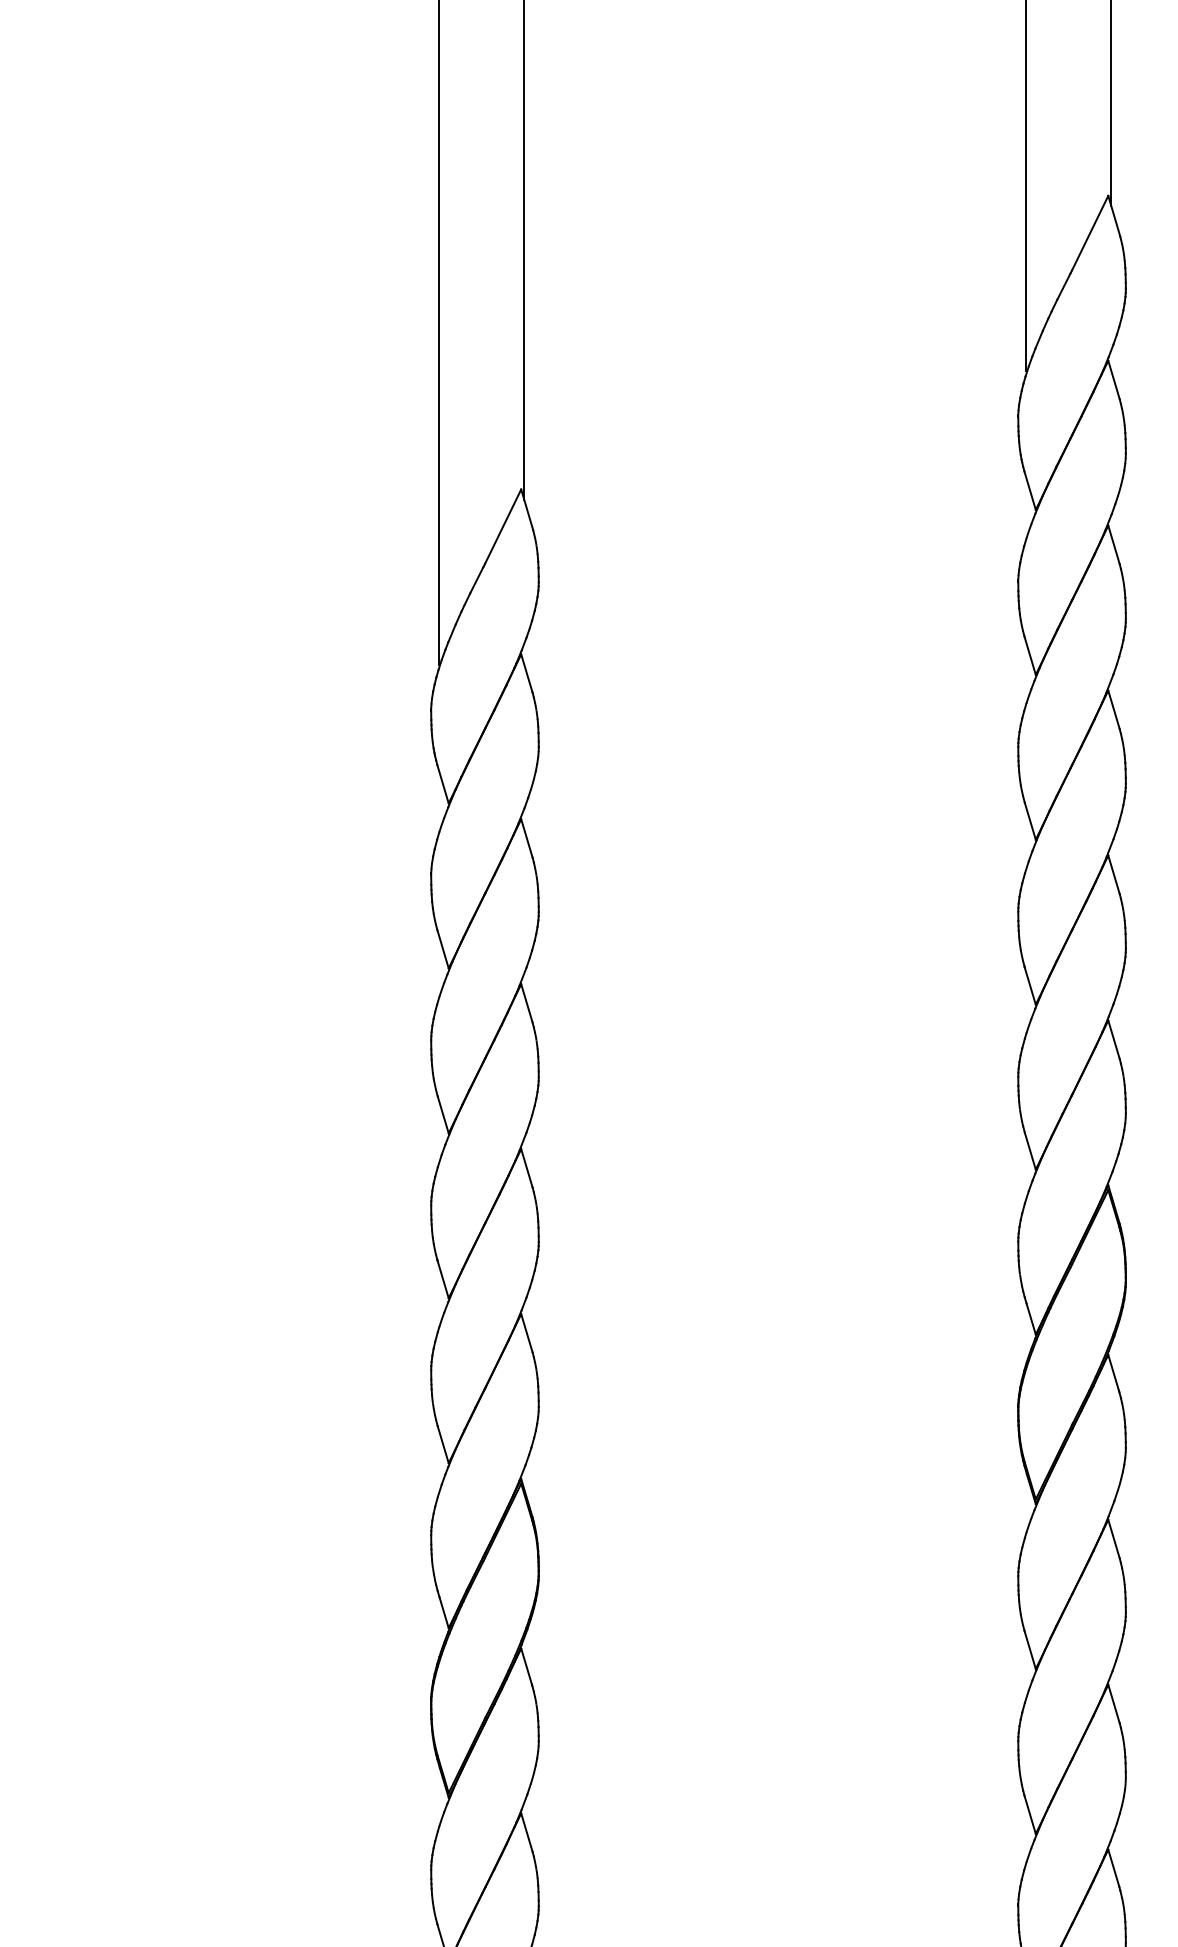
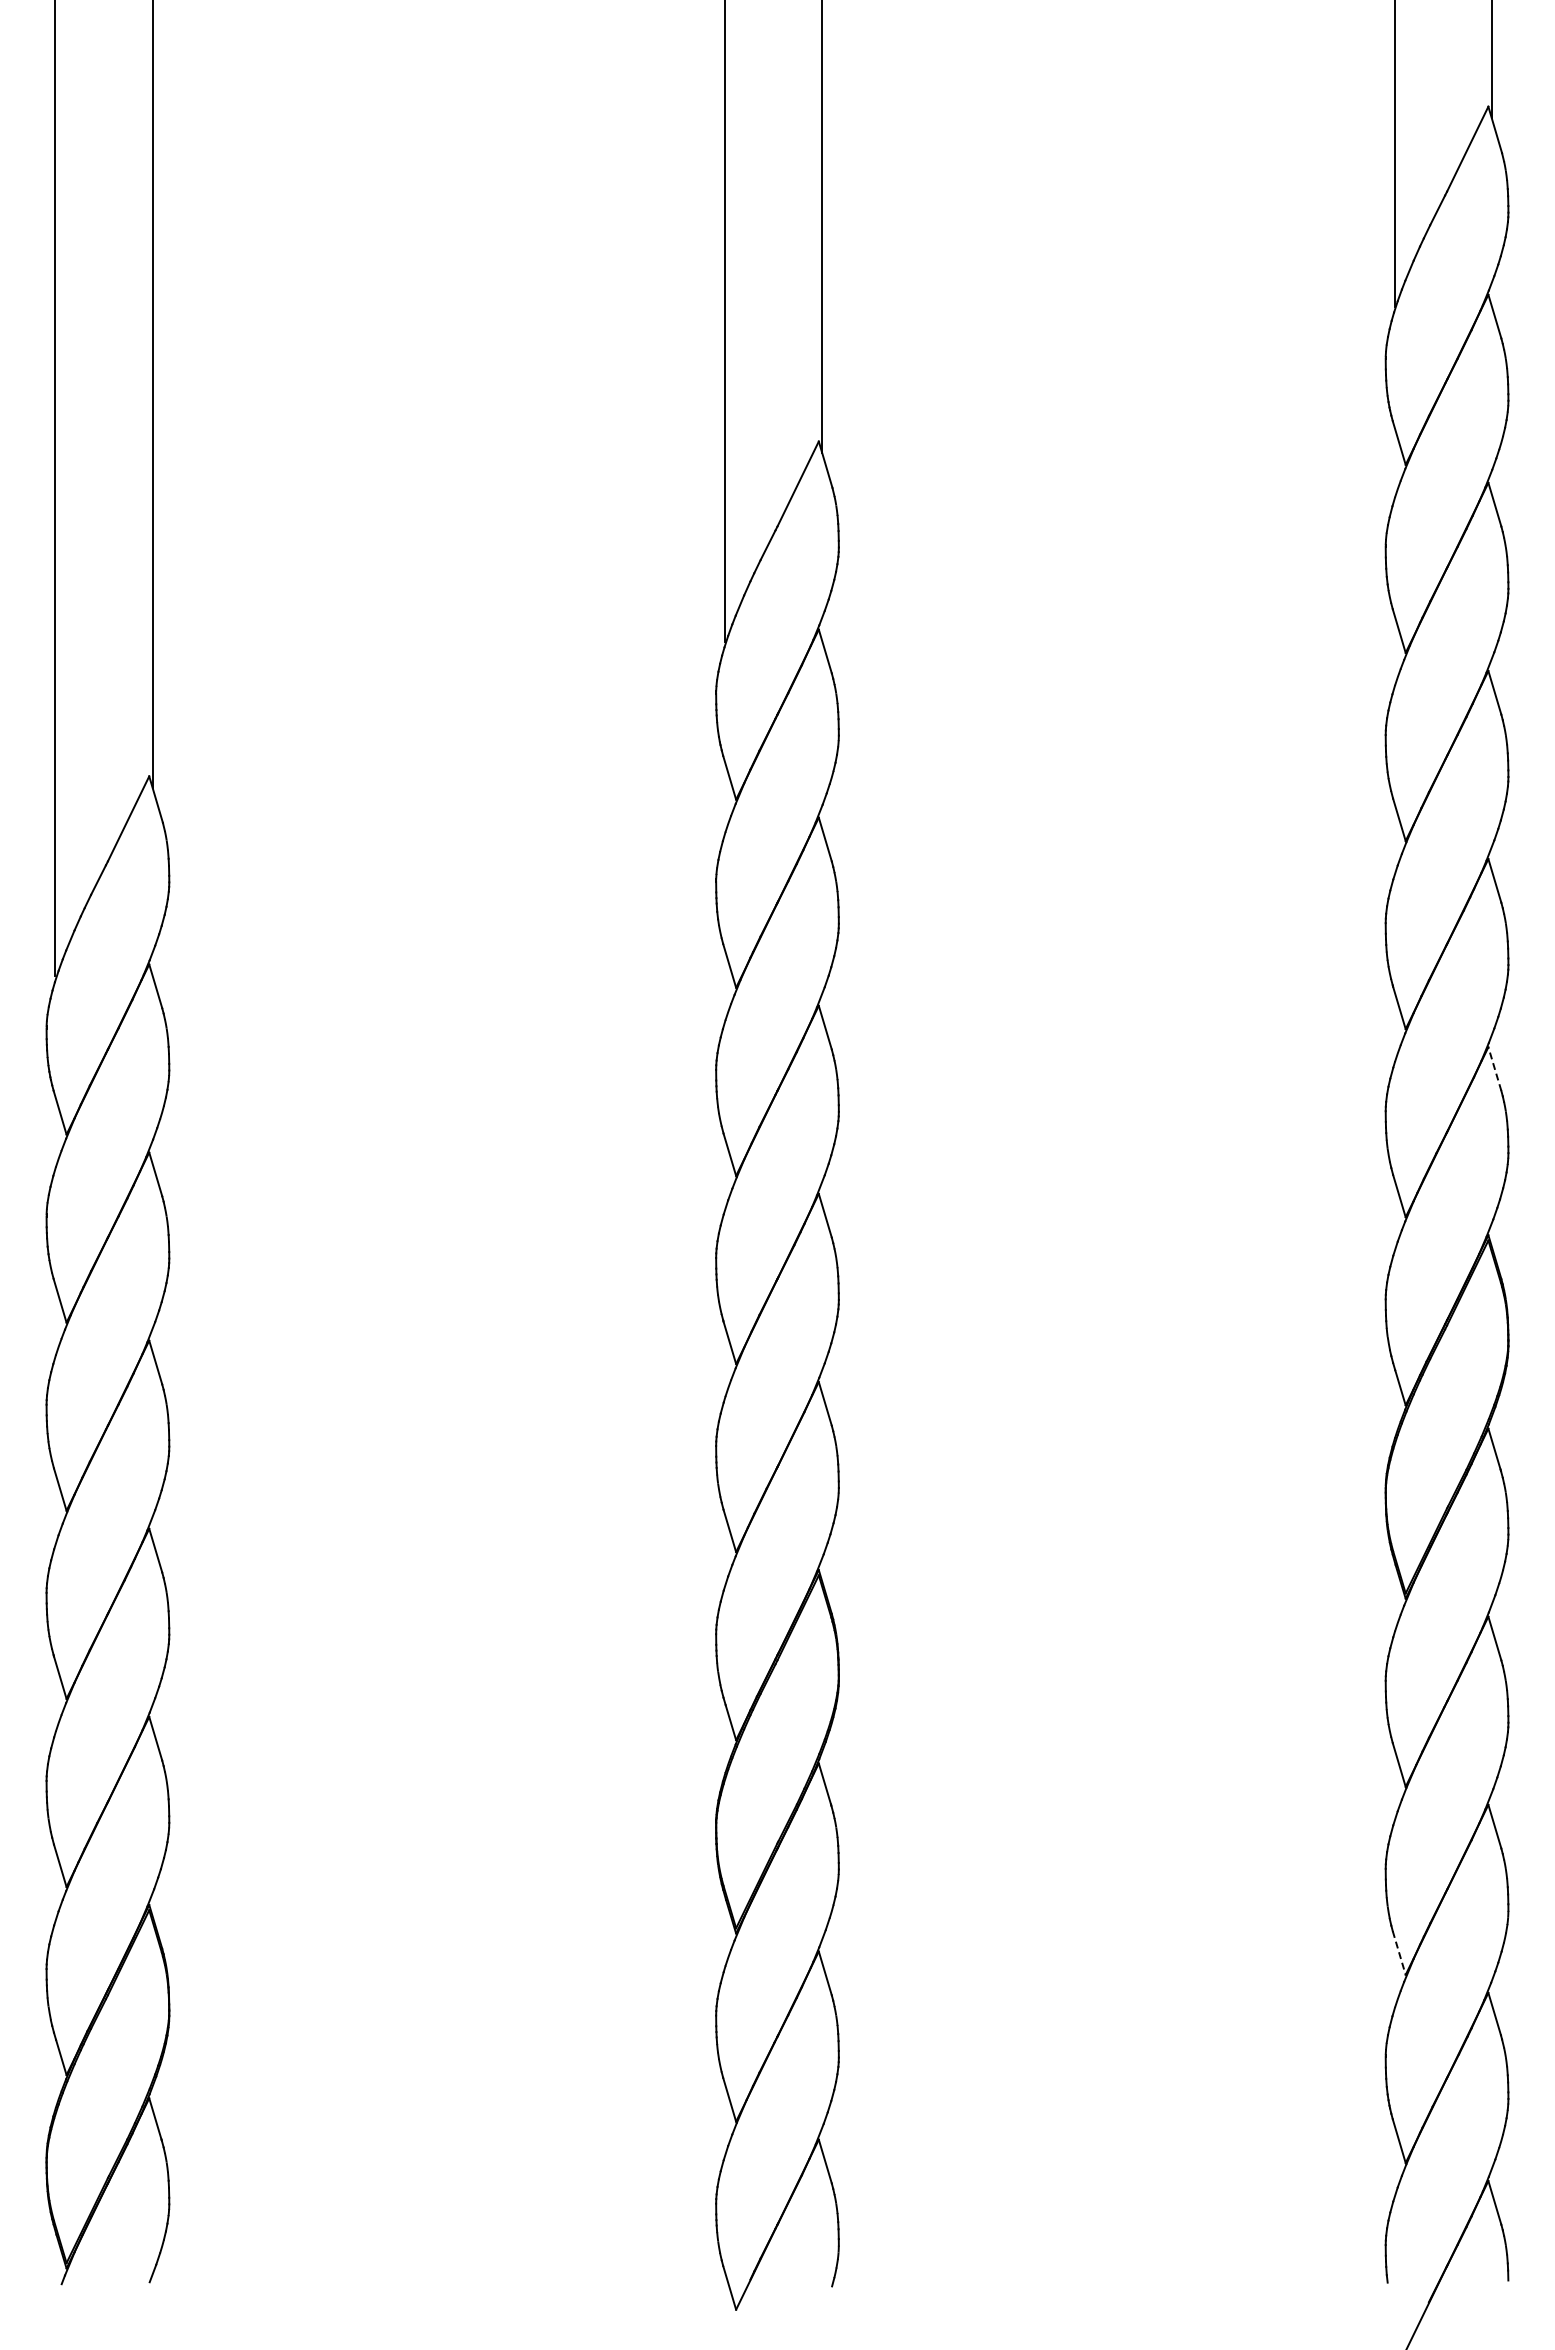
line: (1113, 1040) -> (1494, 1069), solid -> dashed
line: (1030, 1815) -> (1399, 1953), solid -> dashed

